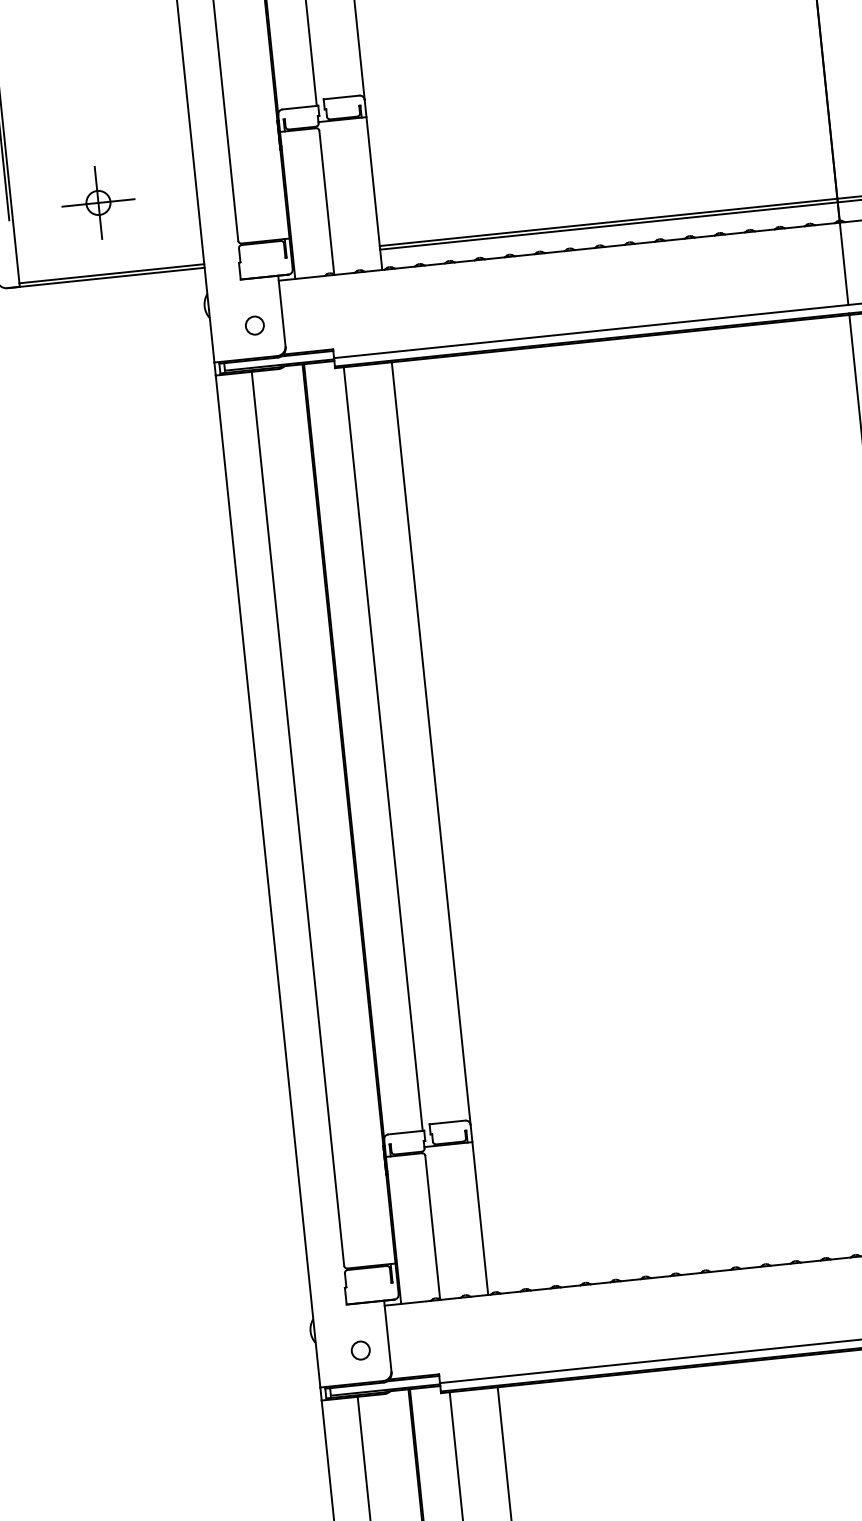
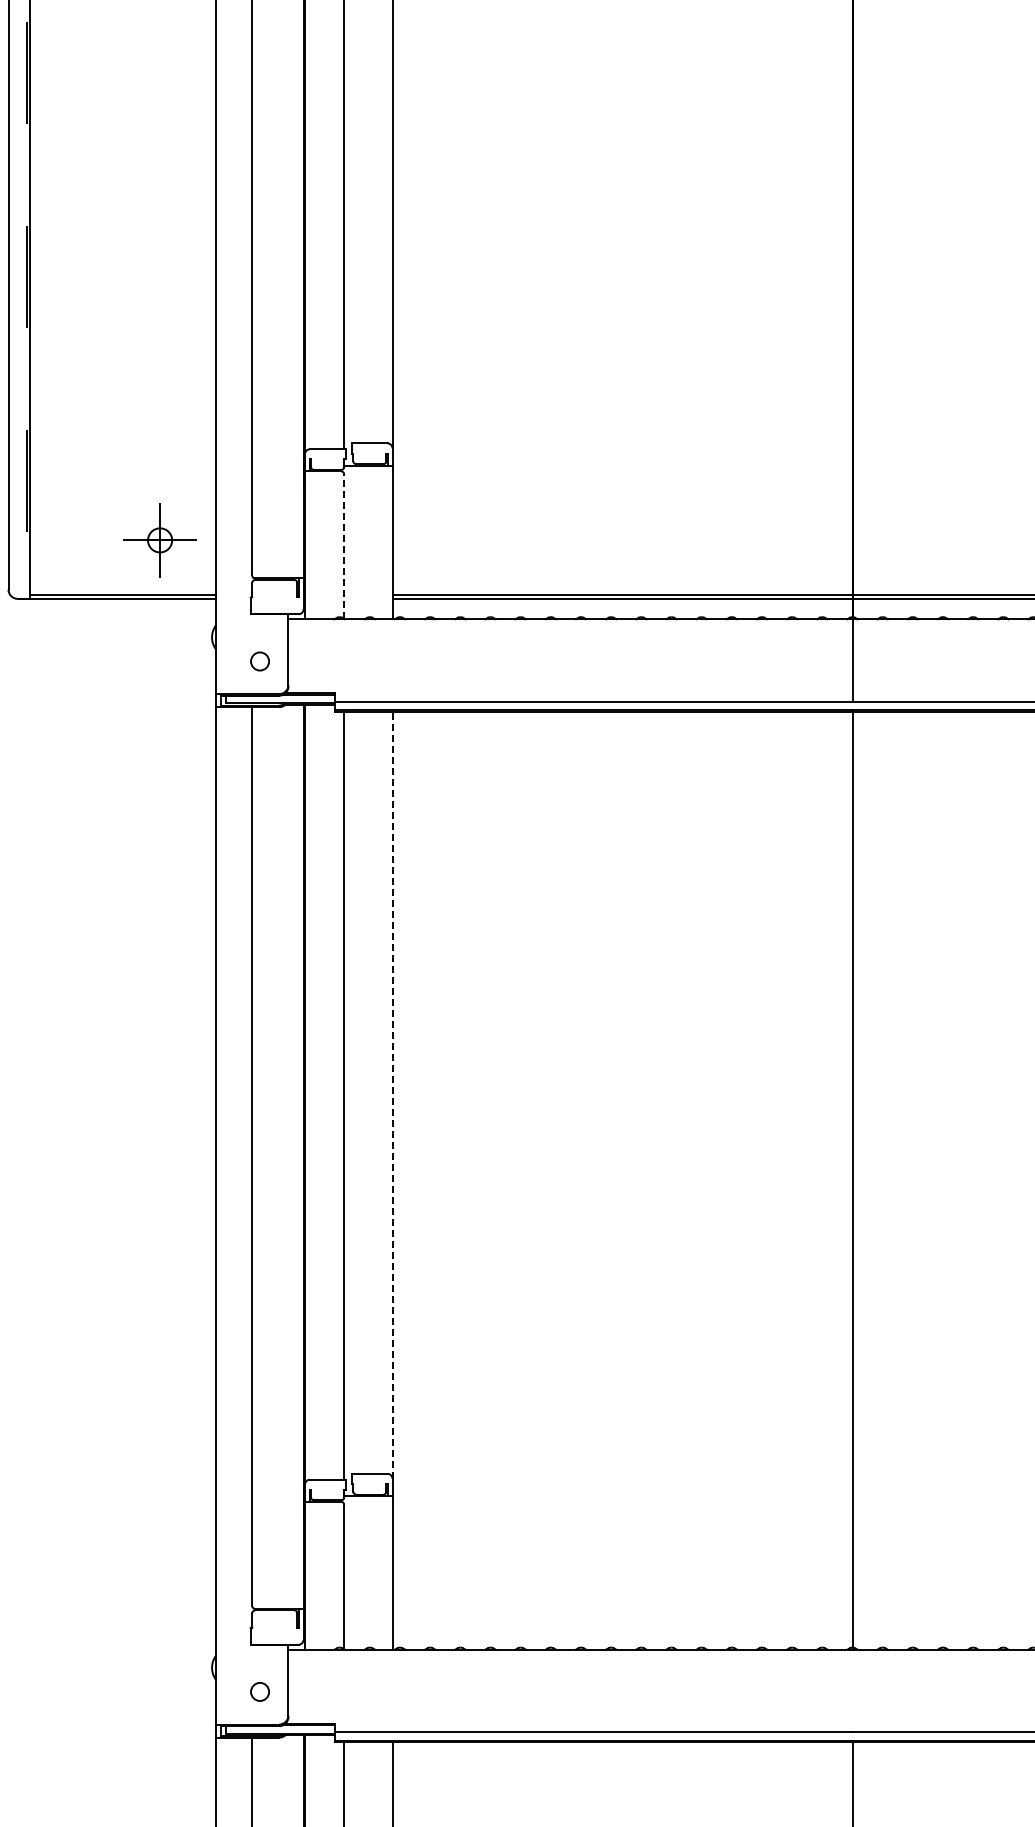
line: (327, 202) -> (344, 546), solid -> dashed
part: (97, 203) -> (159, 540), moved
line: (431, 742) -> (392, 1094), solid -> dashed

